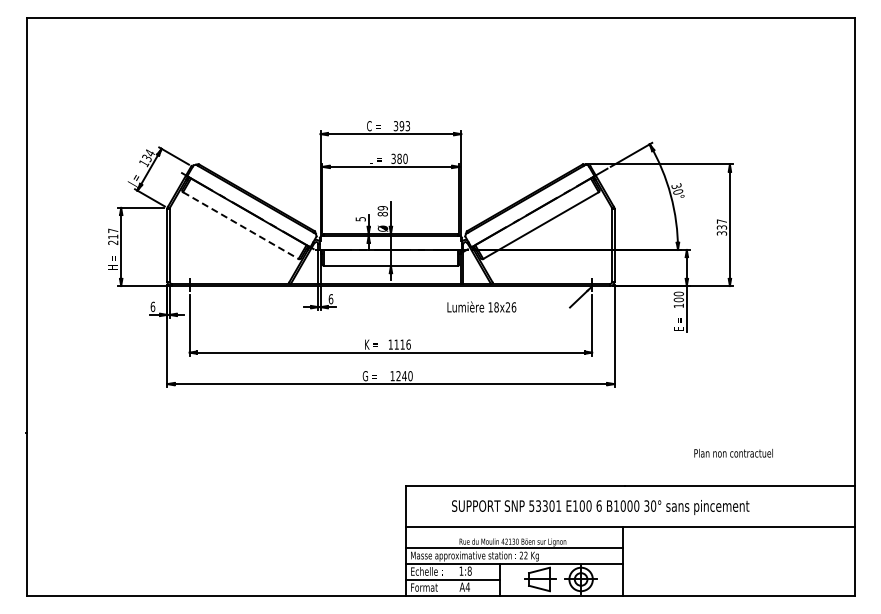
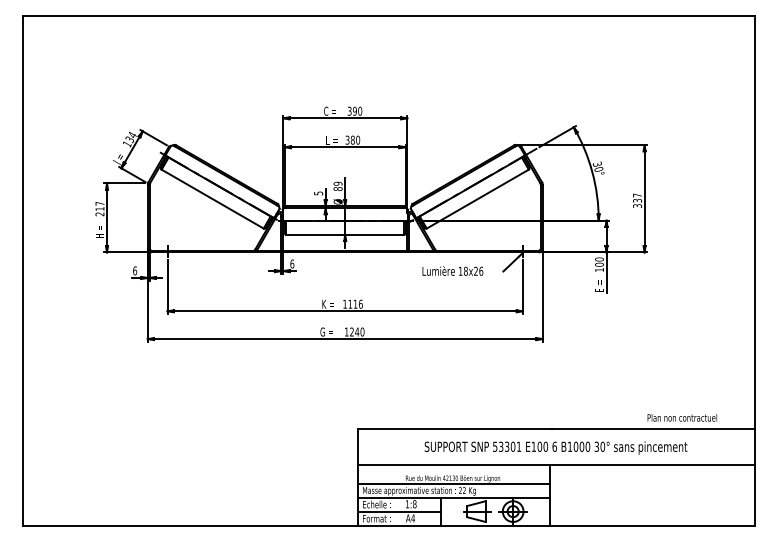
text: (407, 126) -> (359, 111), 393 -> 390
line: (240, 225) -> (212, 199), dashed -> solid
text: (481, 306) -> (452, 270), moved
text: (733, 453) -> (682, 418), moved
text: (600, 507) -> (555, 448), moved

